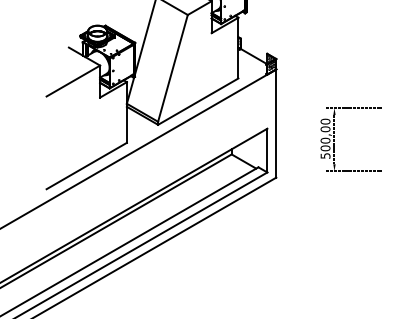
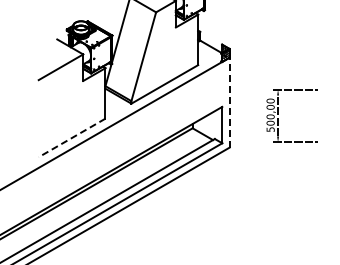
line: (276, 123) -> (229, 102), solid -> dashed
line: (87, 165) -> (72, 137), solid -> dashed

